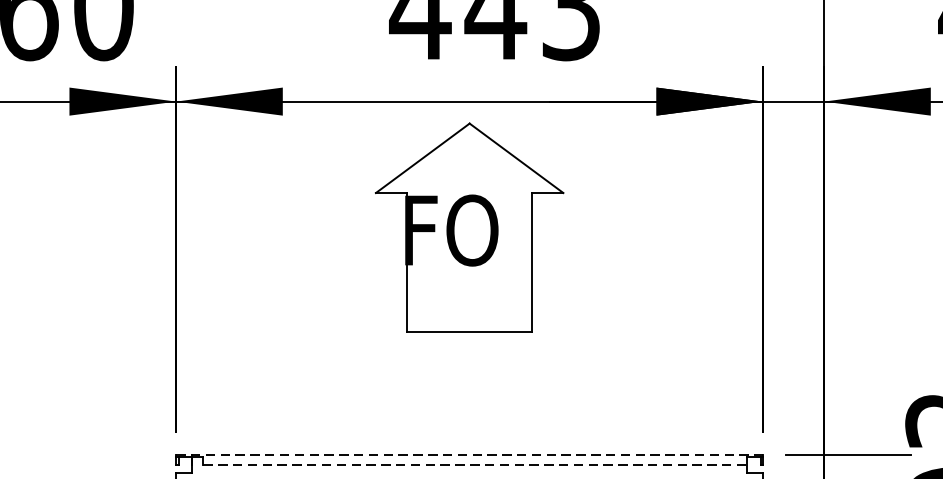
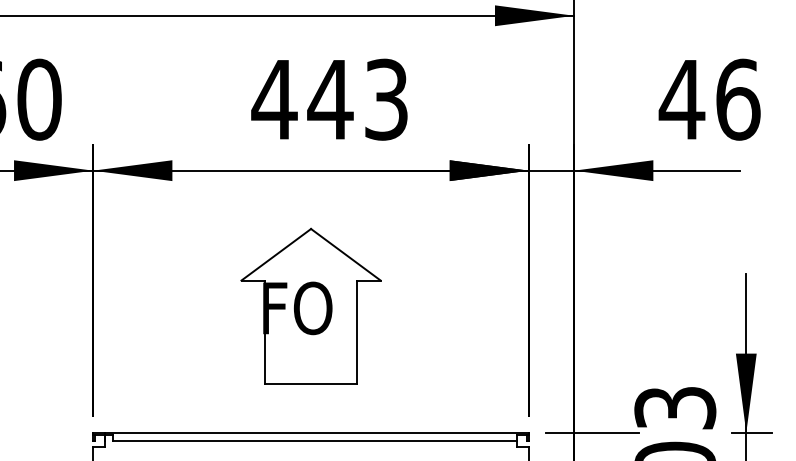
part: (468, 226) -> (310, 305), moved
line: (470, 454) -> (311, 432), dashed -> solid
line: (475, 465) -> (315, 440), dashed -> solid

